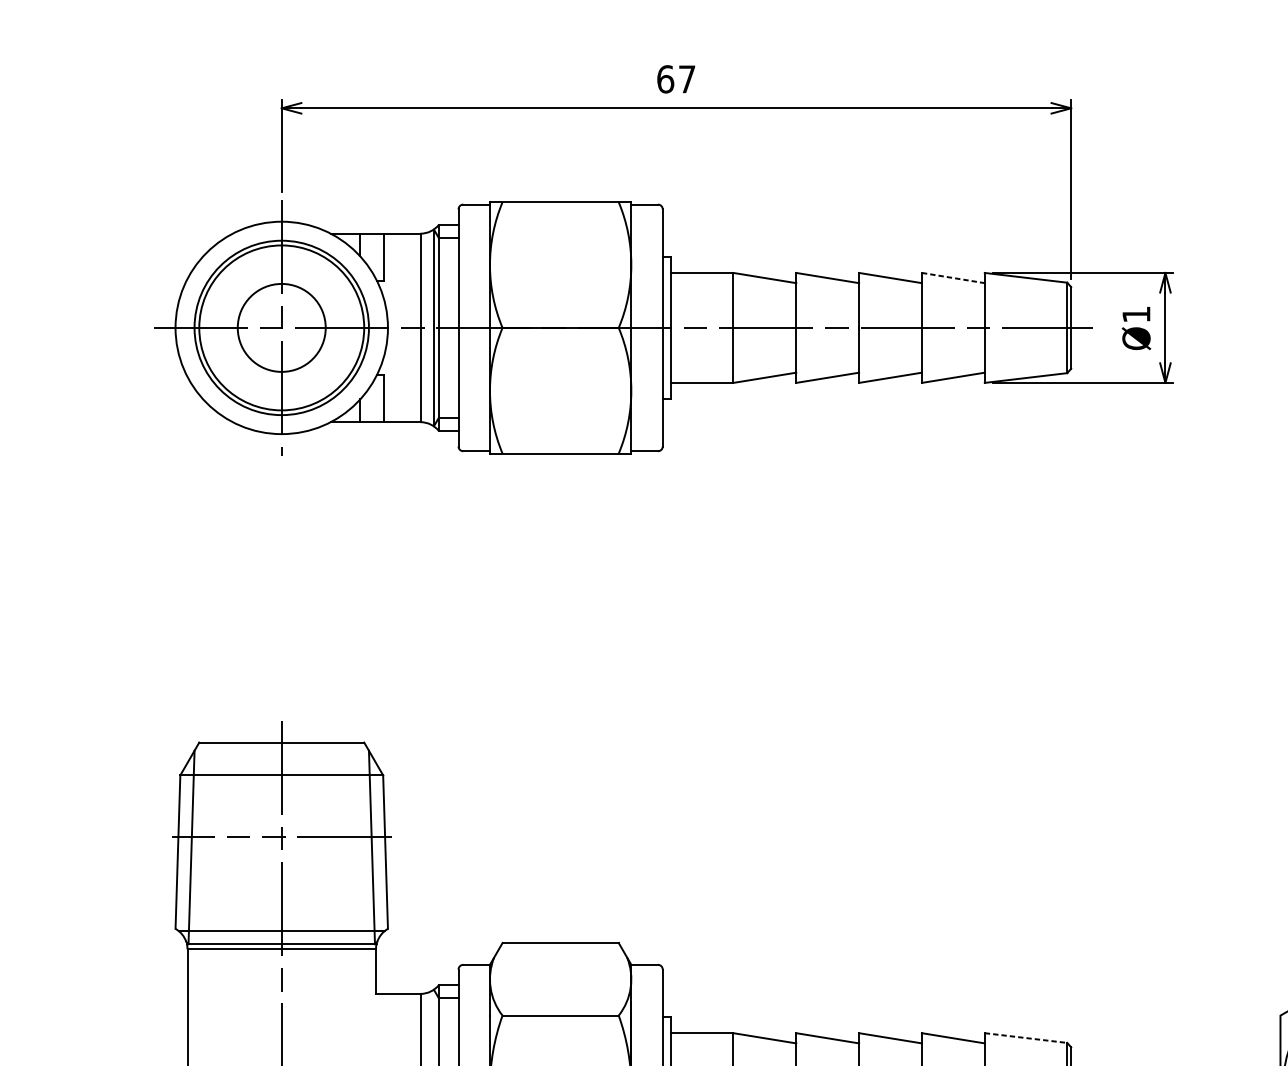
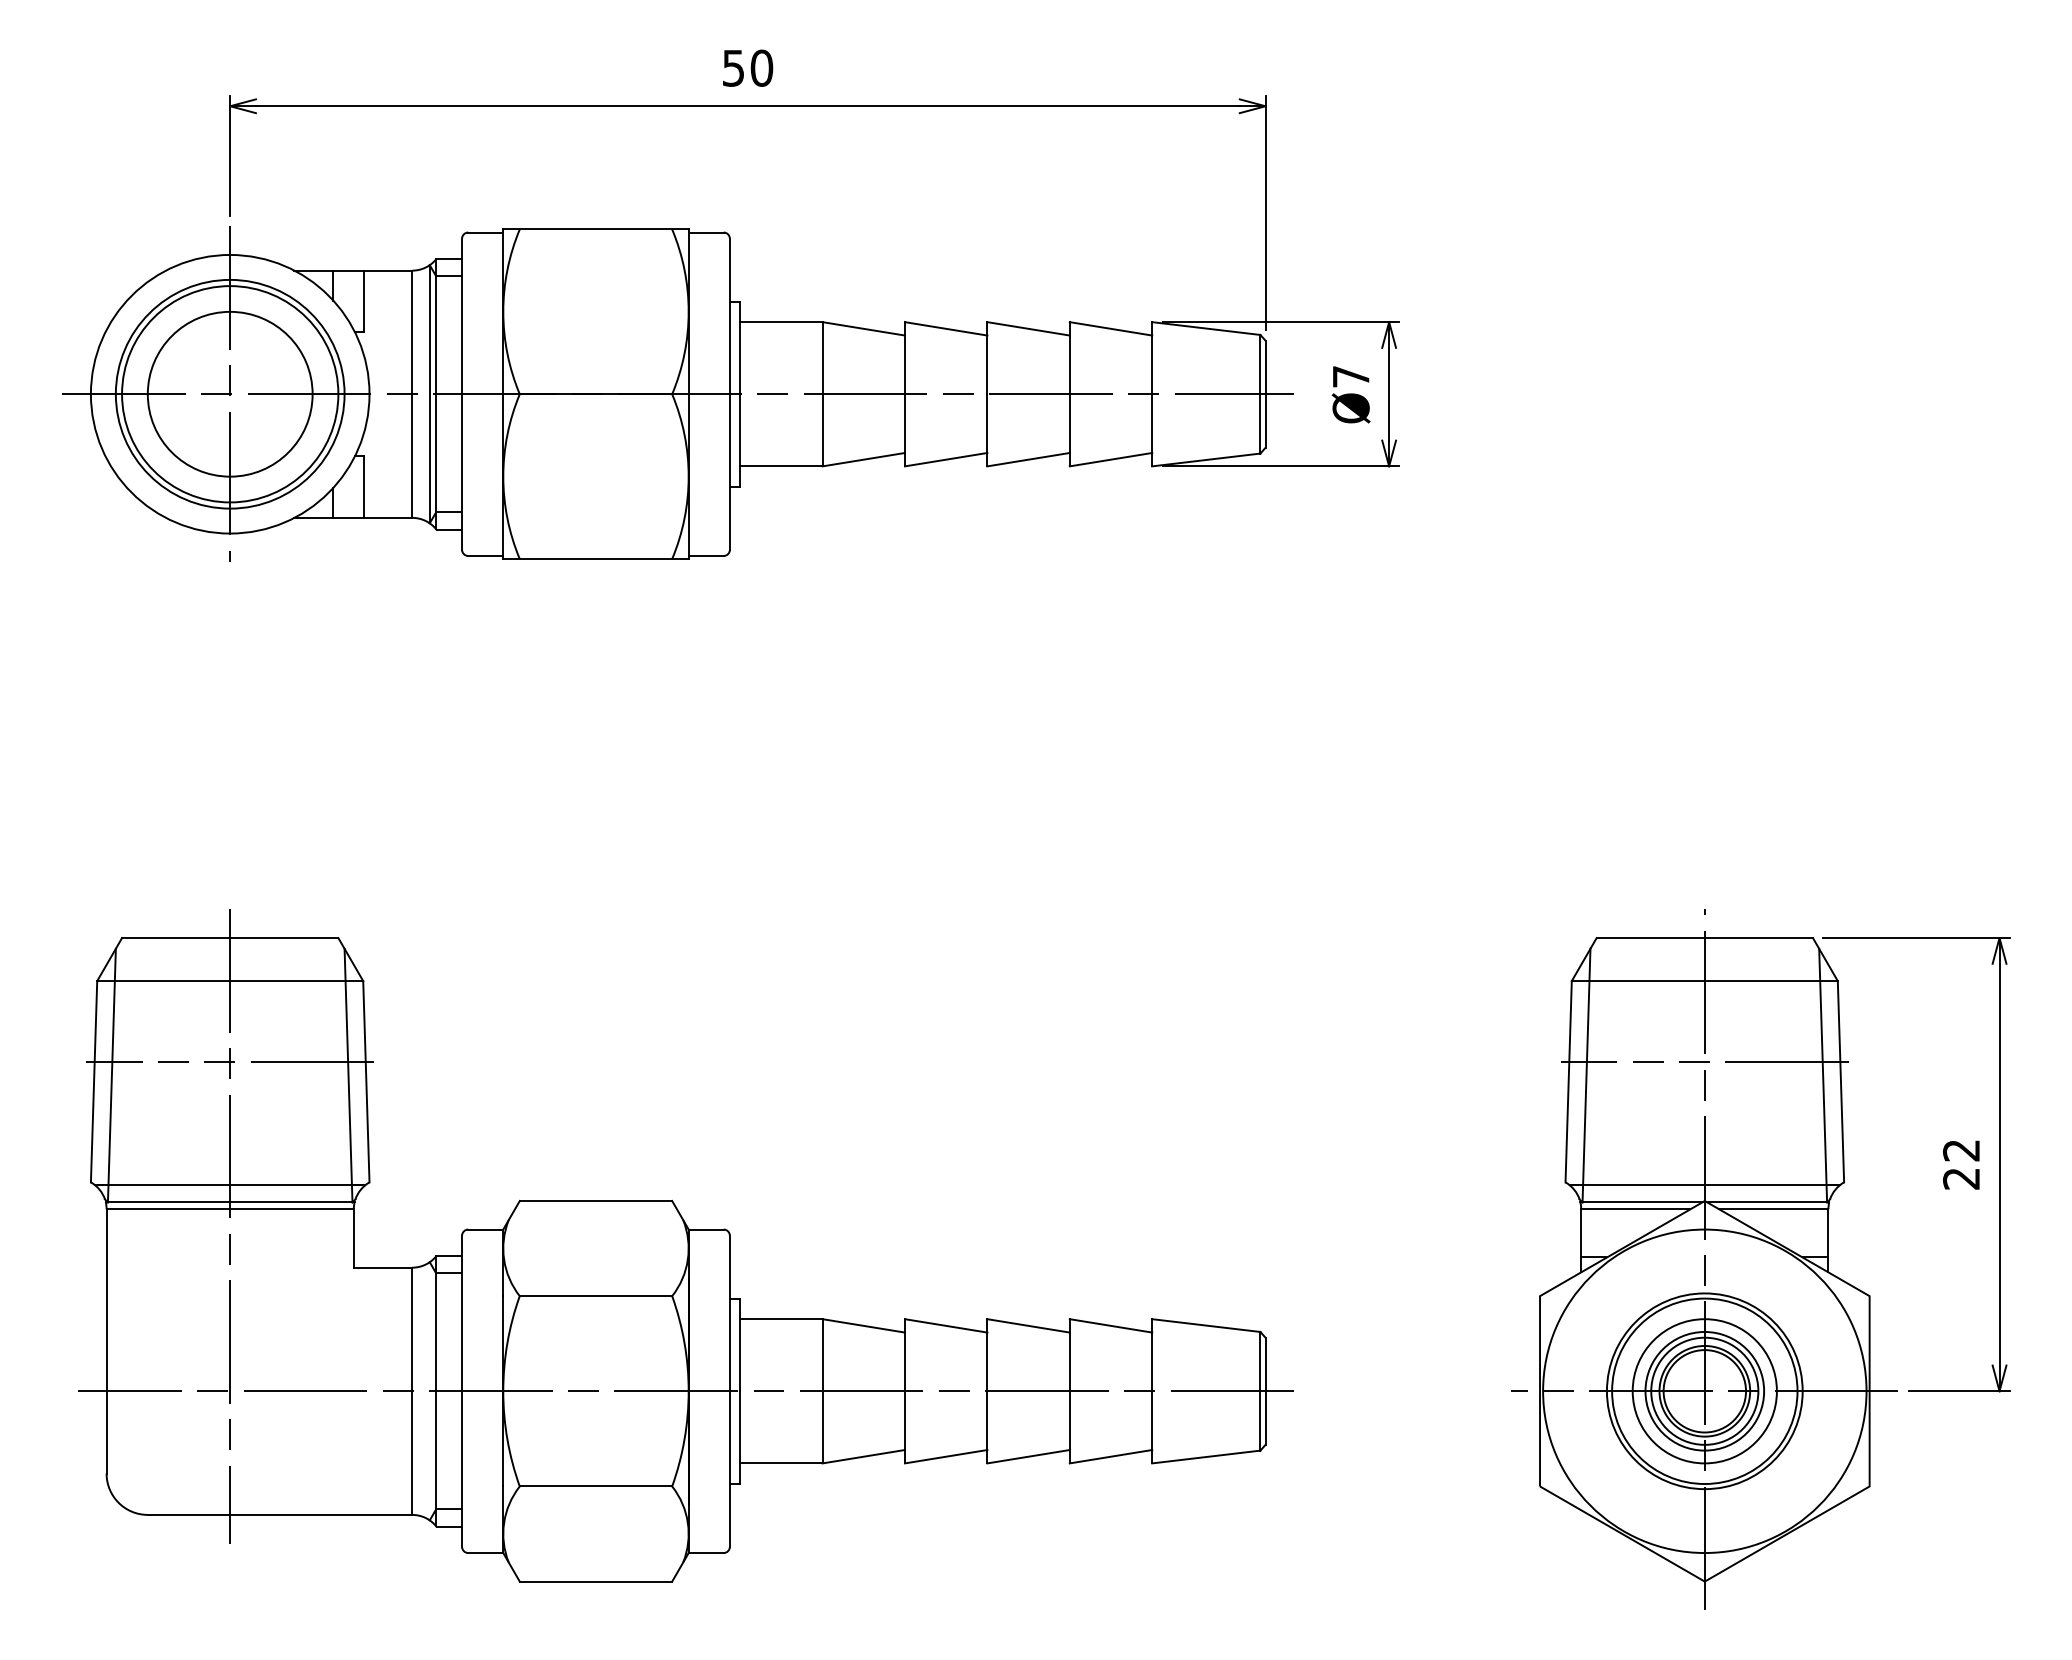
text: (676, 78) -> (747, 67), 67 -> 50
line: (953, 277) -> (1111, 328), dashed -> solid
text: (1136, 314) -> (1351, 376), Ø1 -> Ø7
circle: (281, 327) -> (229, 393), size x1.43
line: (1026, 1037) -> (1206, 1325), dashed -> solid

